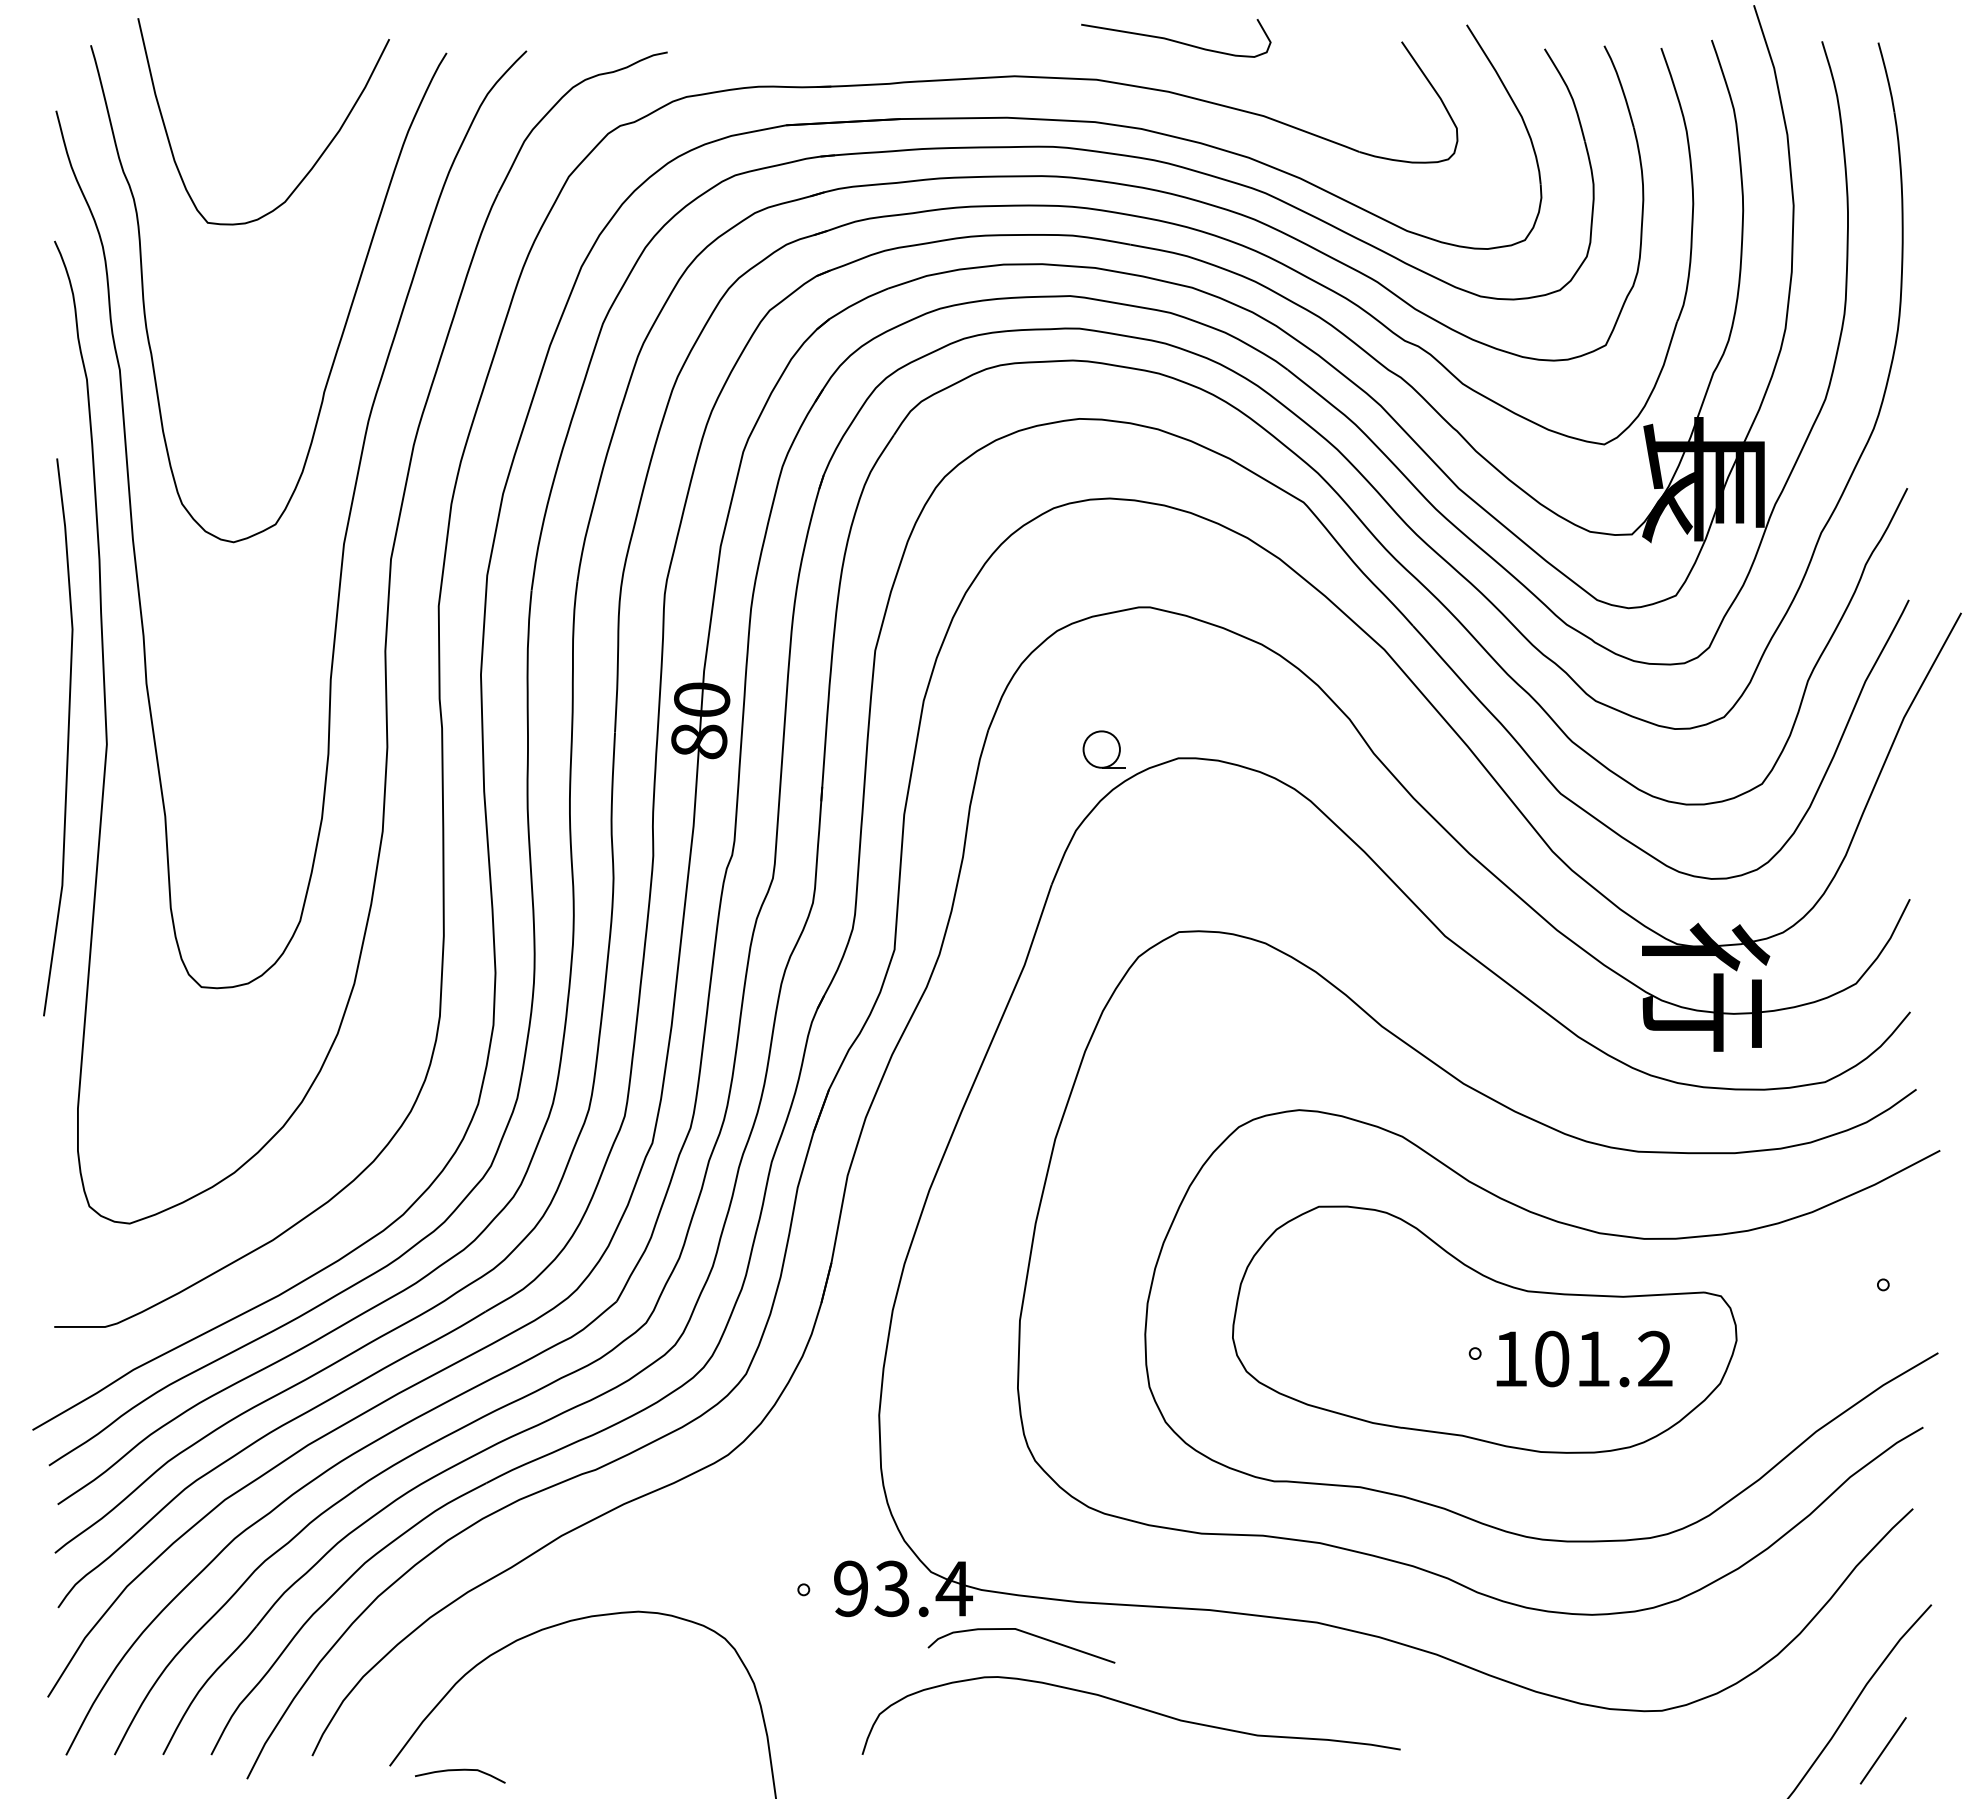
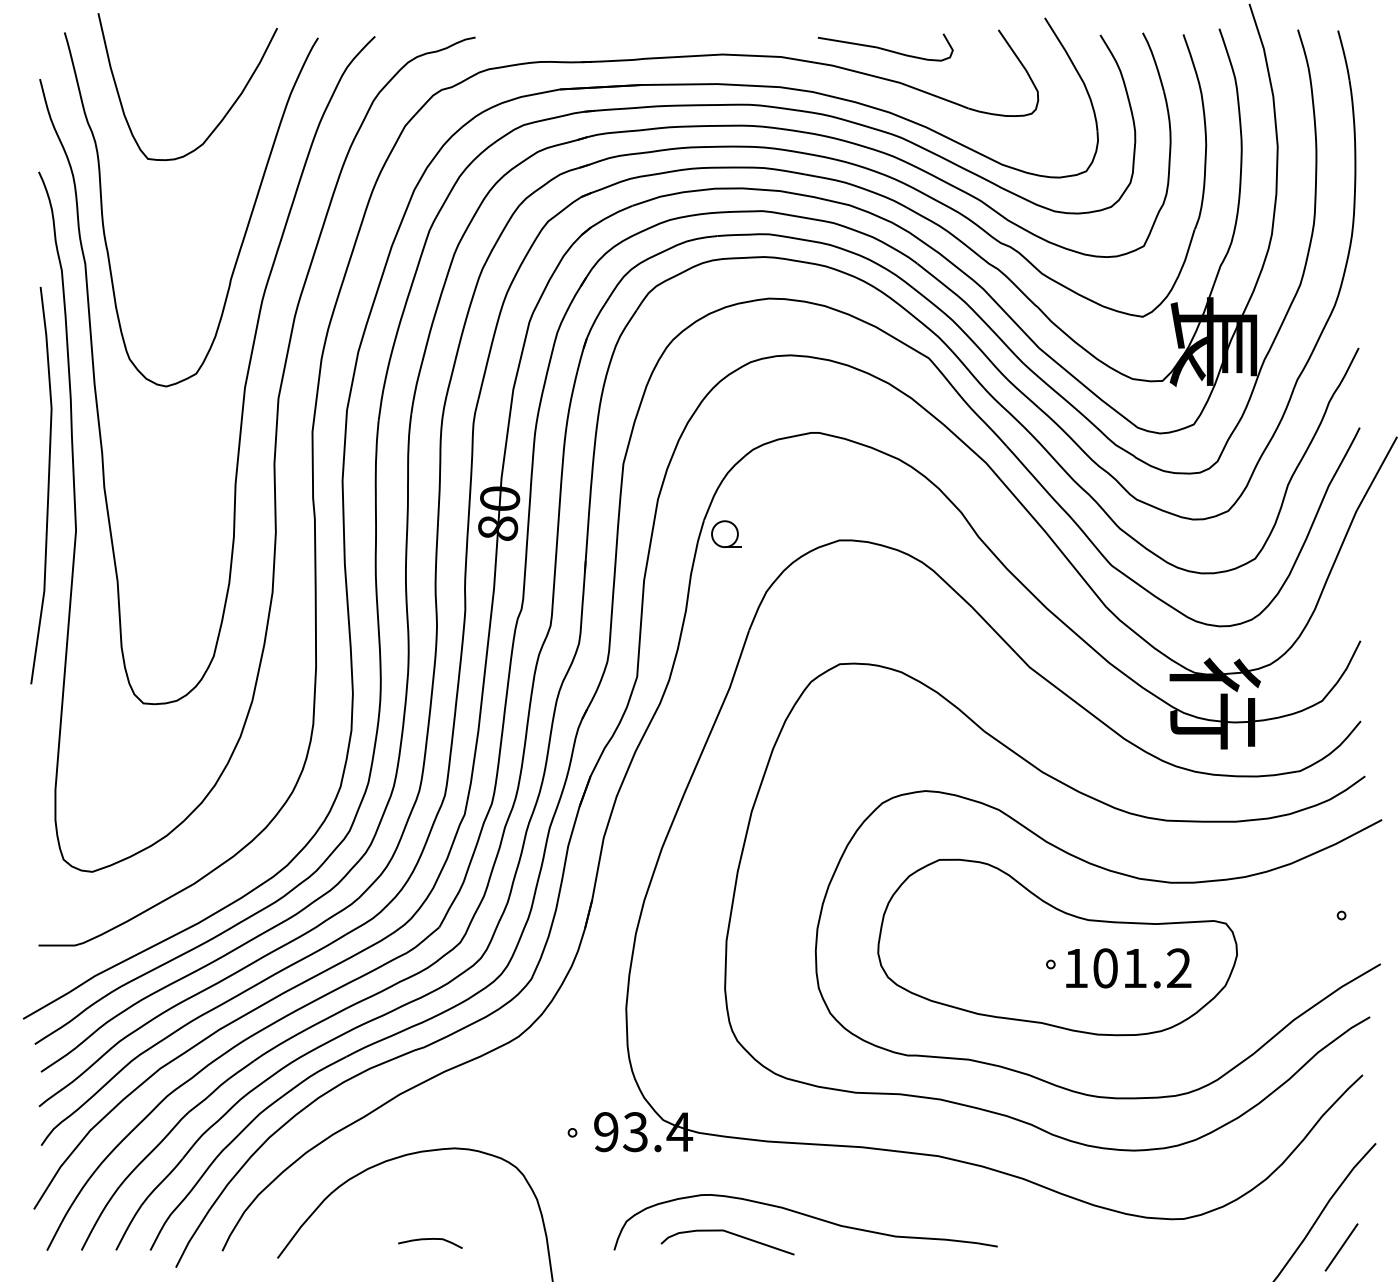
curve: (1176, 40) -> (885, 48), moved
curve: (67, 737) -> (48, 485), moved
part: (1103, 749) -> (726, 534), moved
curve: (1027, 1634) -> (731, 1234), moved
curve: (460, 1770) -> (430, 1239), moved

